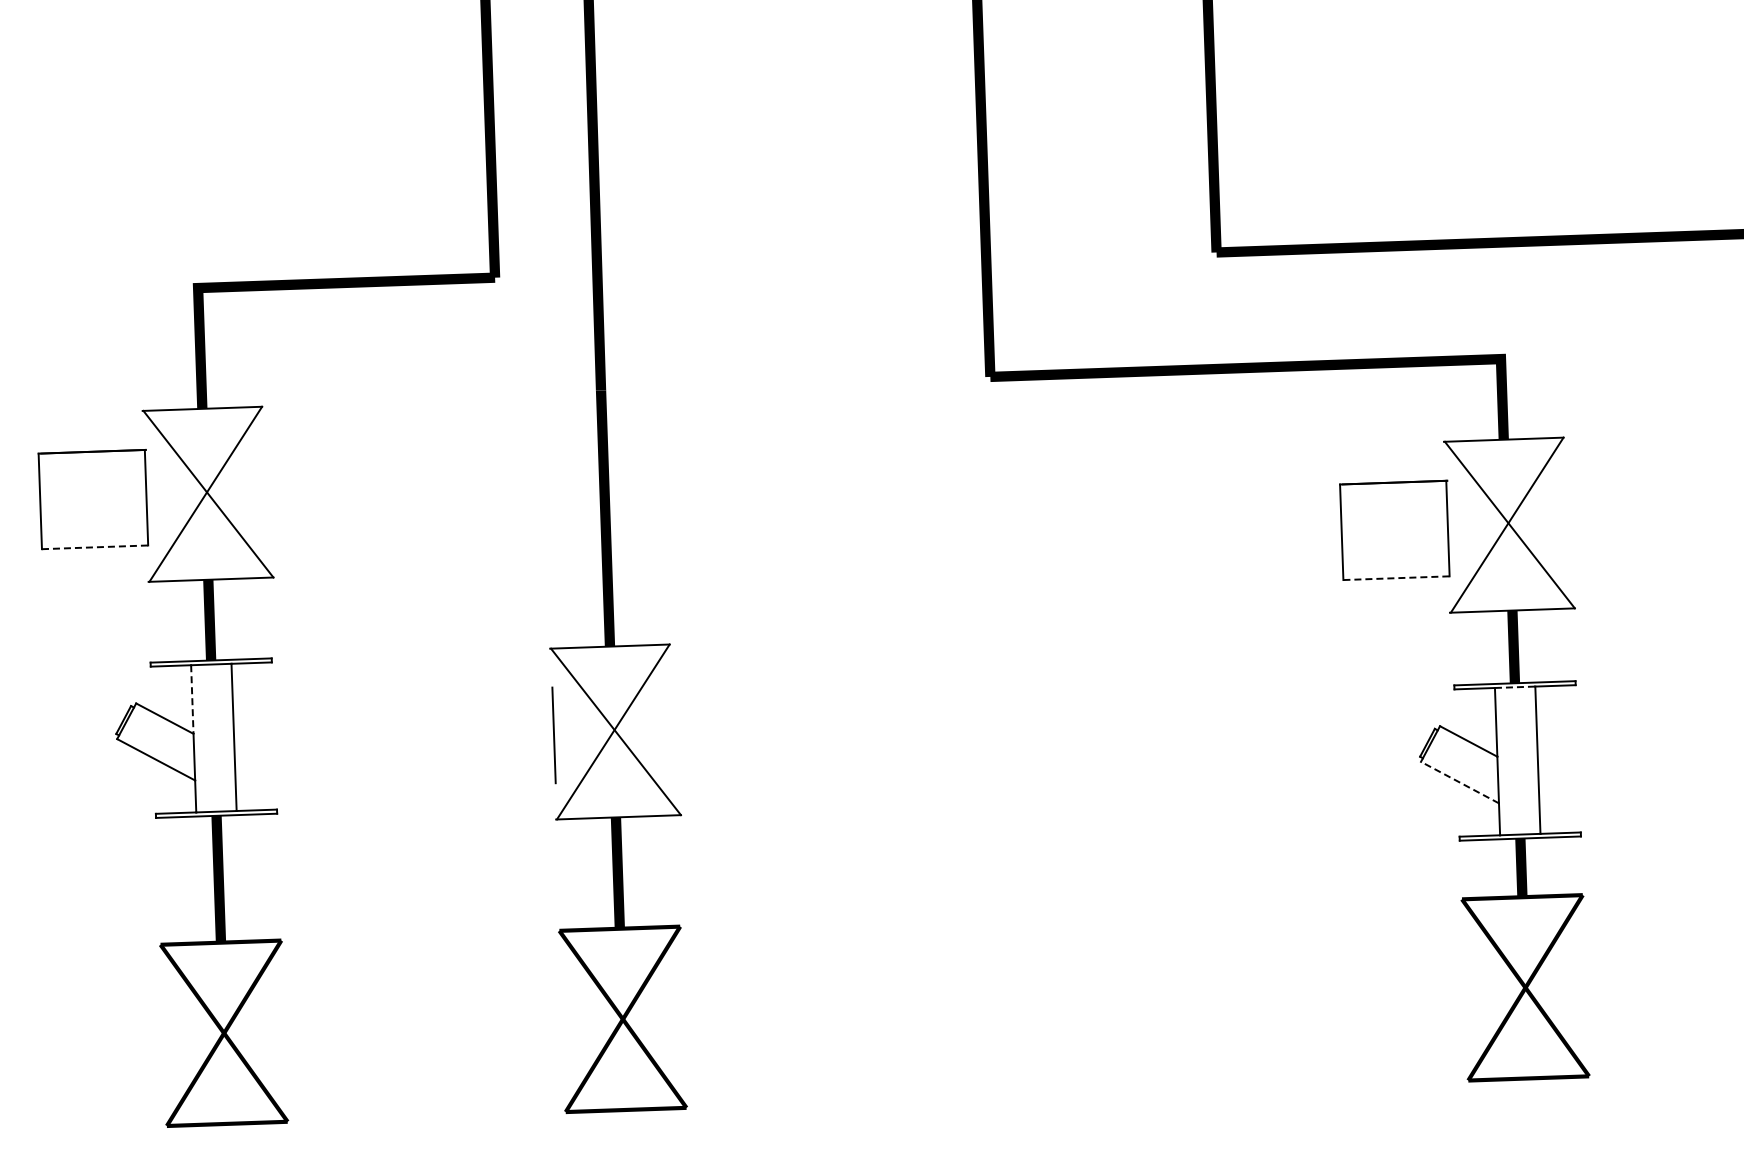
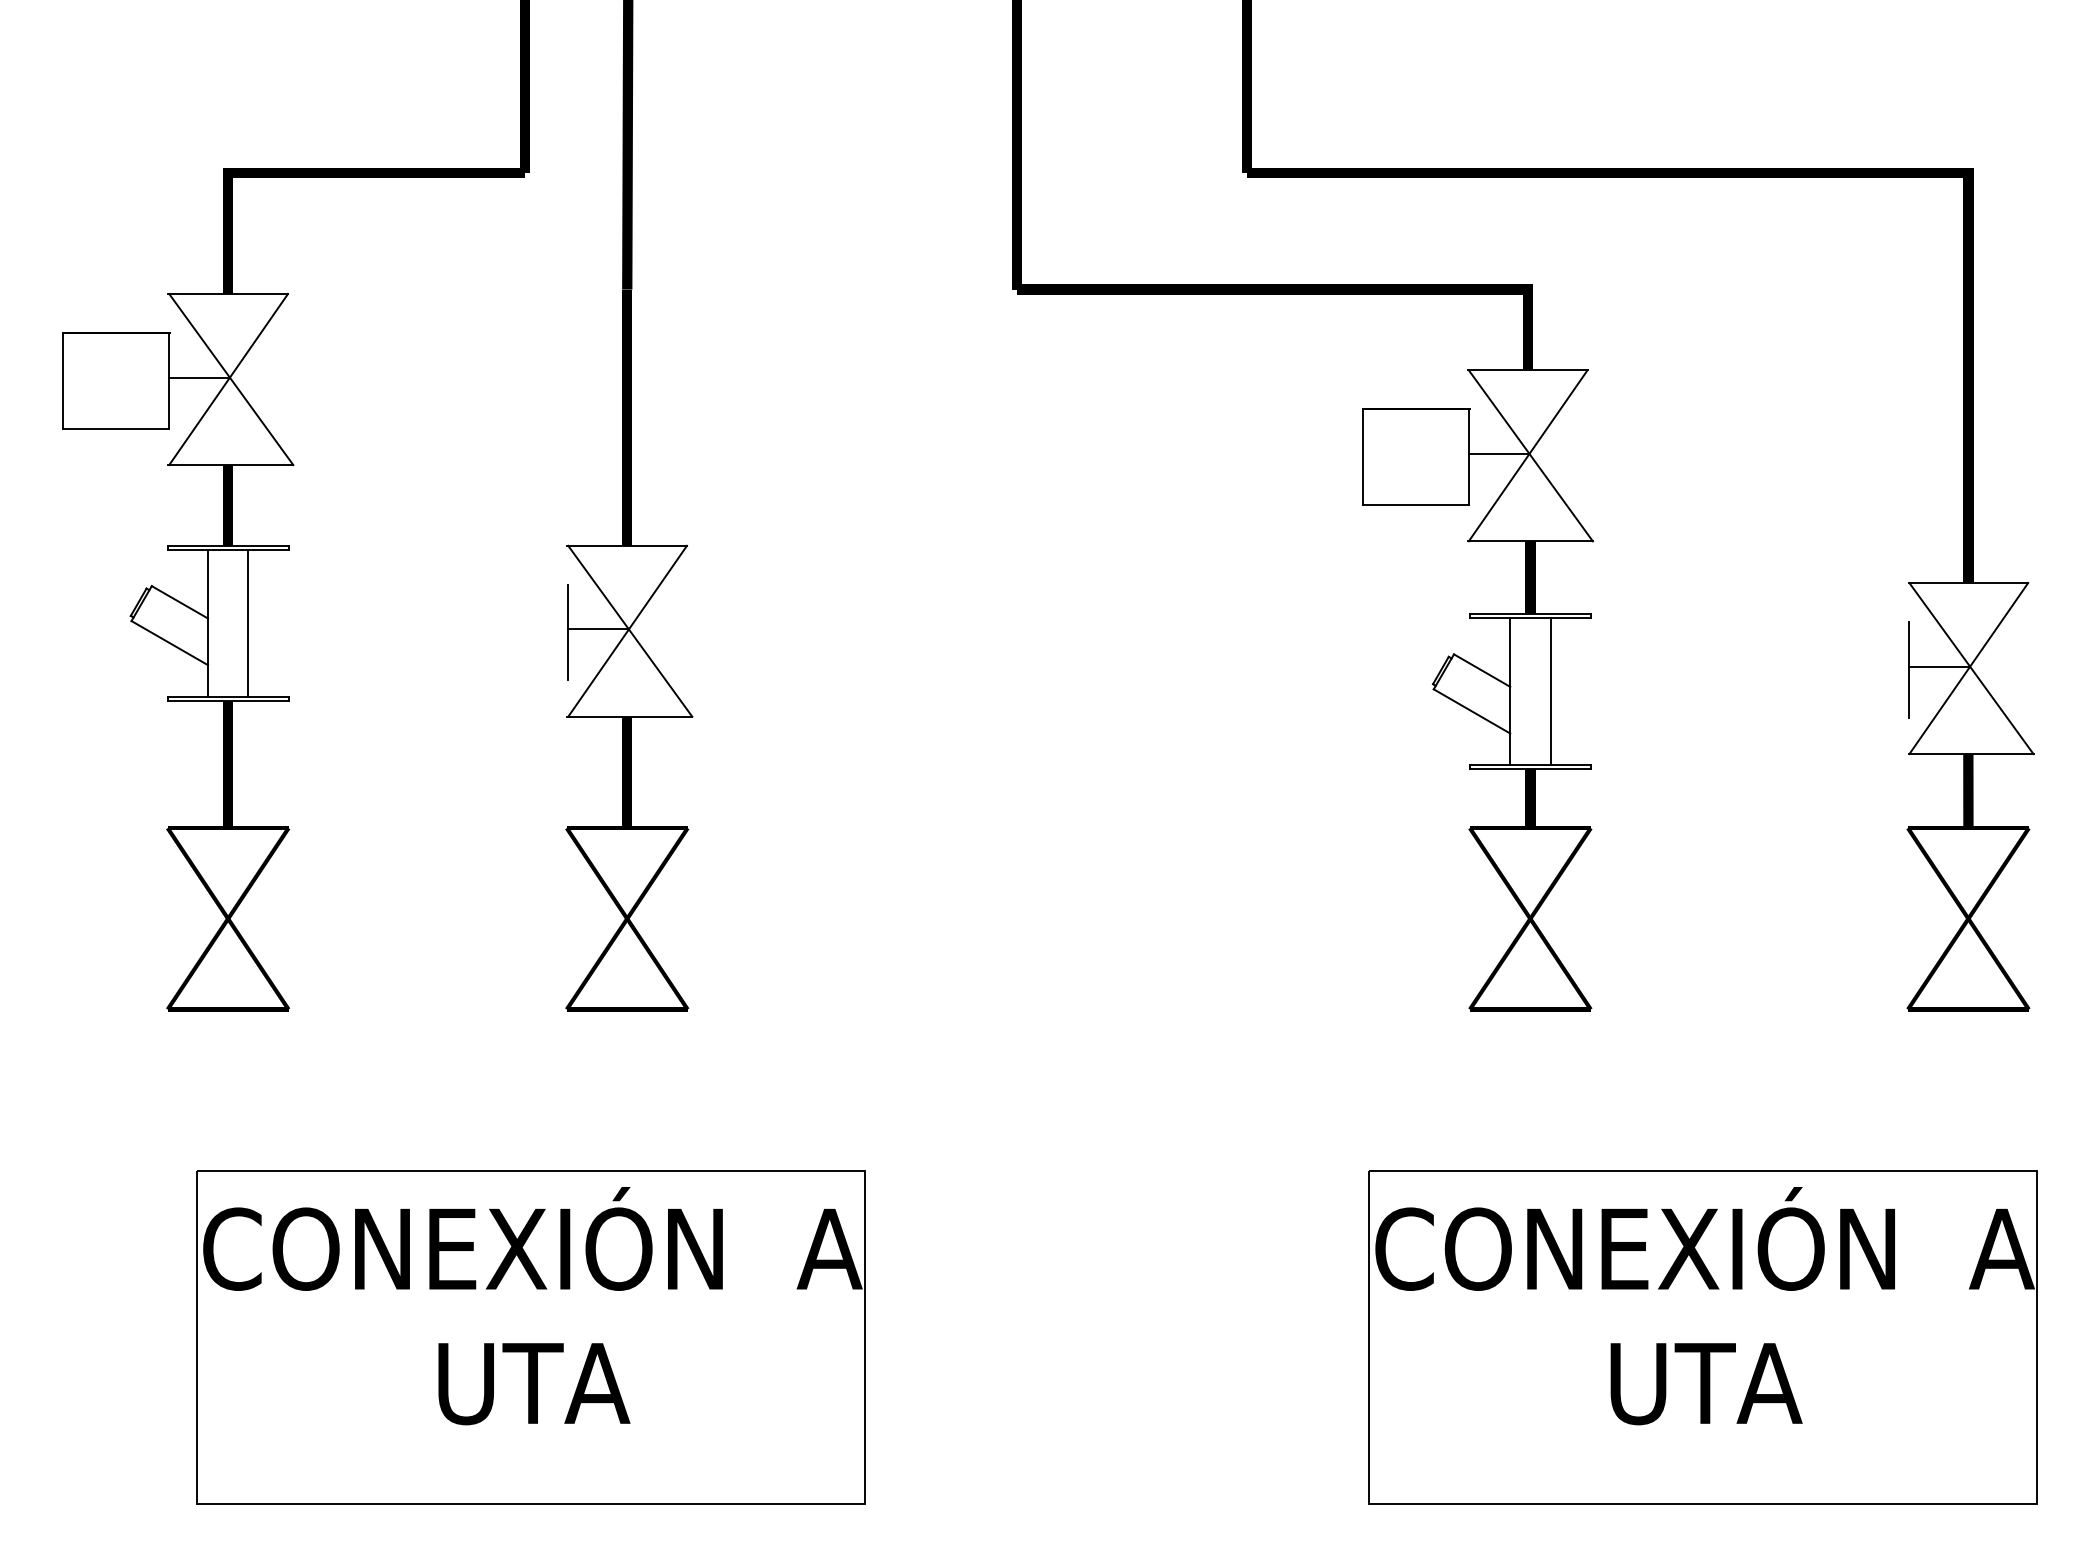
line: (176, 493) -> (199, 377), added
line: (1477, 523) -> (1498, 453), added
line: (95, 547) -> (116, 428), dashed -> solid
line: (1397, 577) -> (1416, 504), dashed -> solid
line: (1515, 687) -> (1530, 618), dashed -> solid
line: (192, 699) -> (208, 584), dashed -> solid
line: (584, 731) -> (598, 629), added
line: (1459, 782) -> (1471, 711), dashed -> solid

